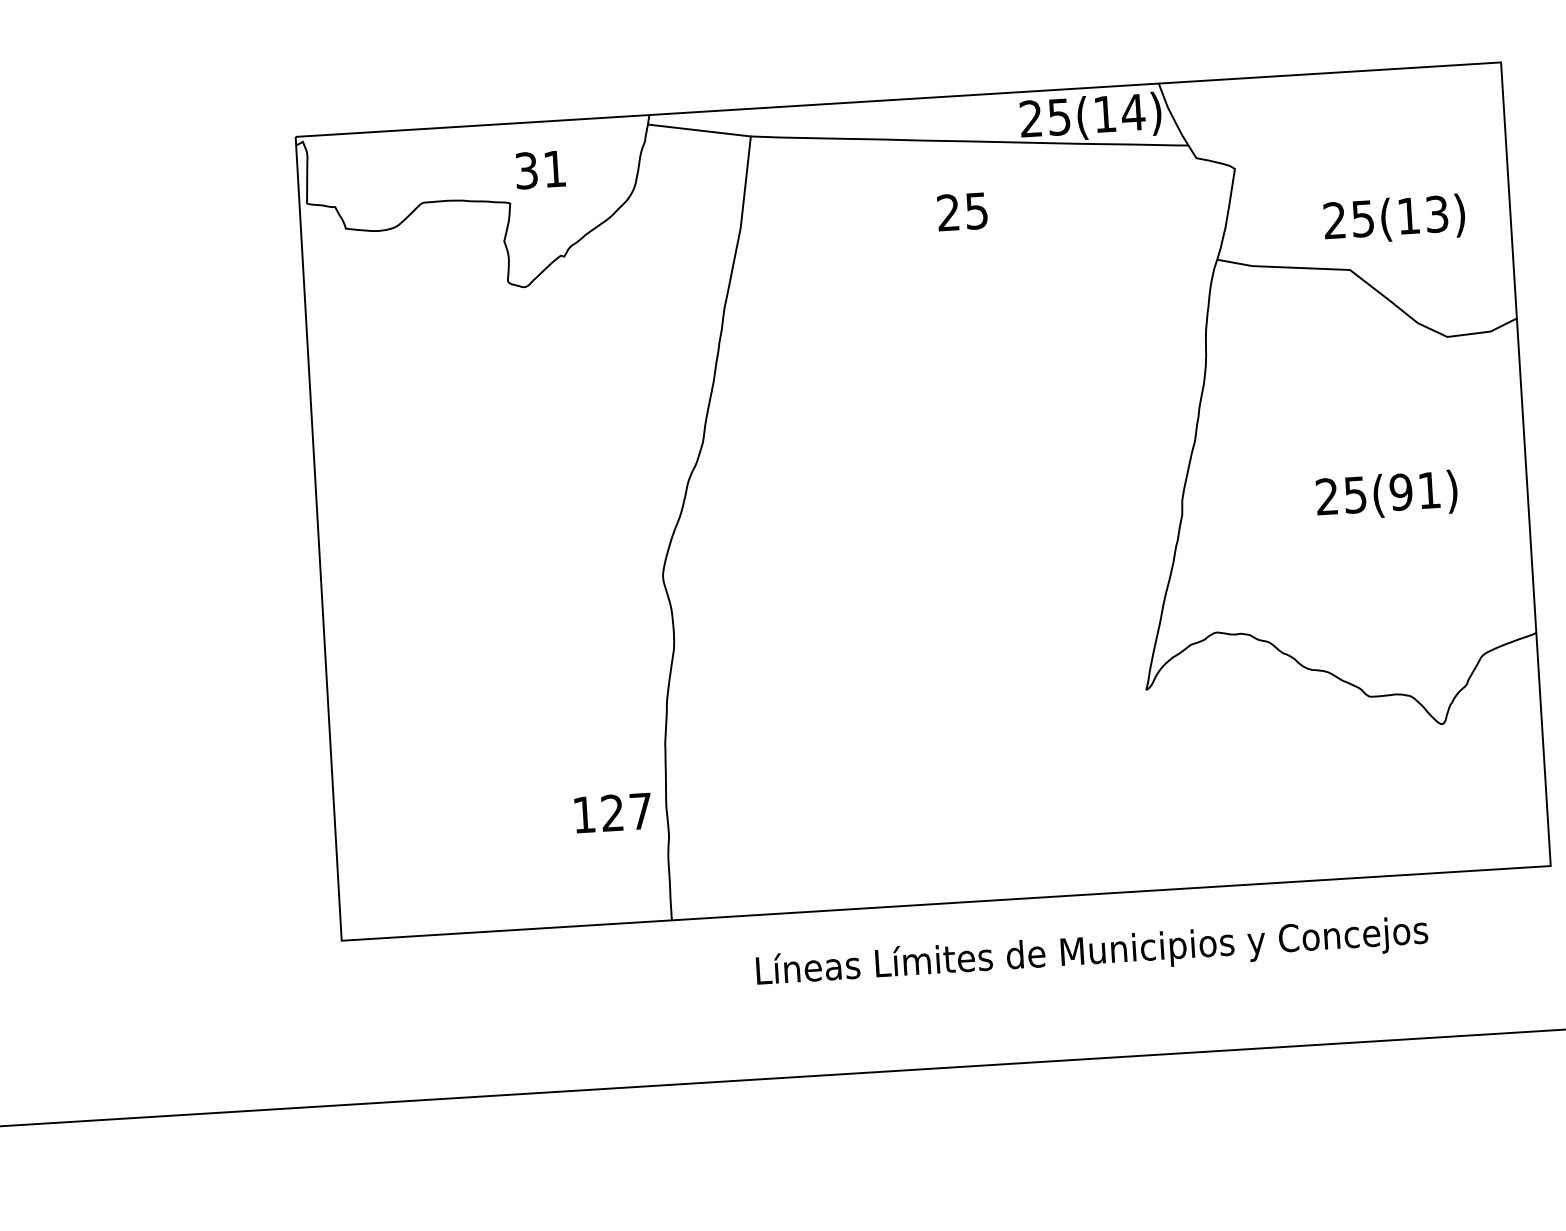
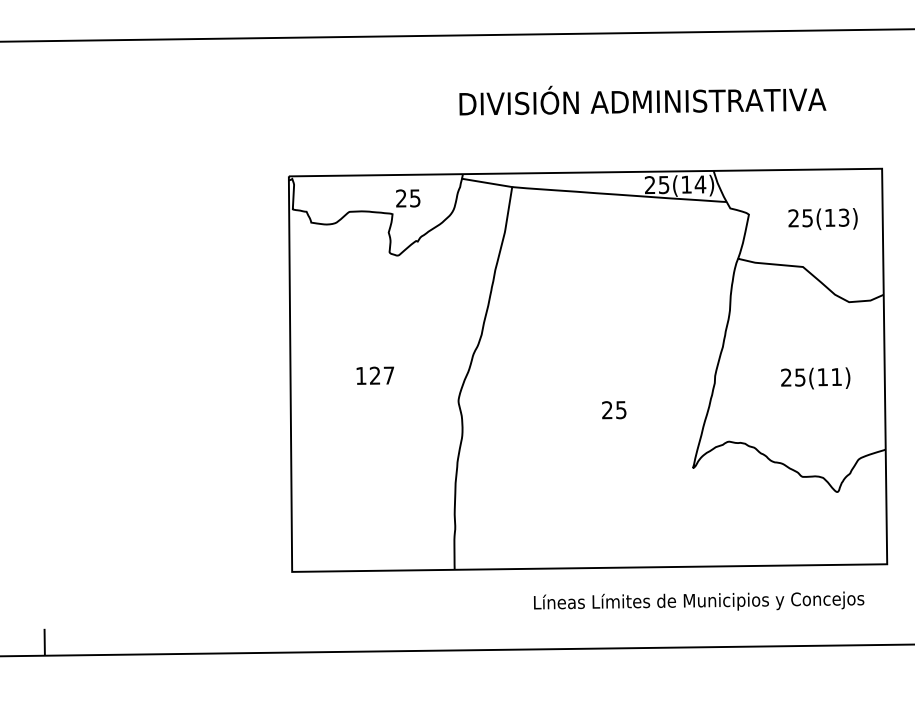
text: (541, 169) -> (408, 198), 31 -> 25
text: (963, 212) -> (614, 410), moved
text: (1393, 220) -> (822, 219), moved
text: (1400, 492) -> (822, 377), 25(91) -> 25(11)
text: (613, 812) -> (375, 375), moved
text: (1092, 950) -> (699, 600), moved

